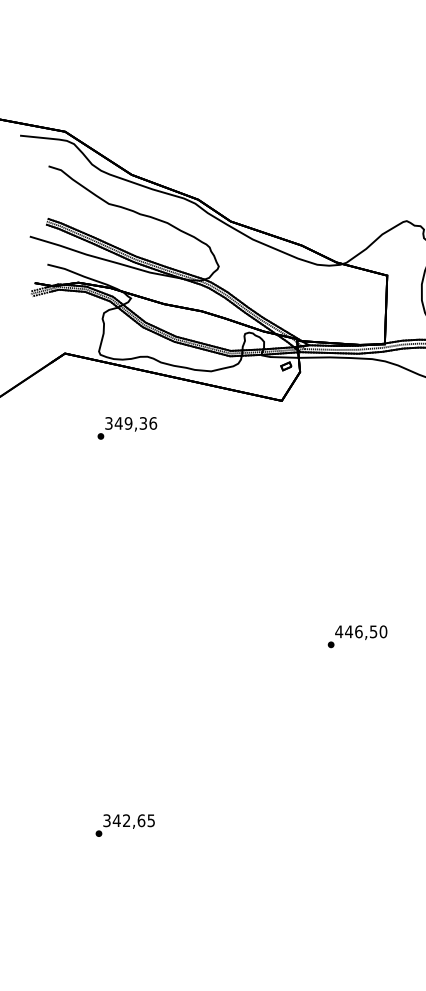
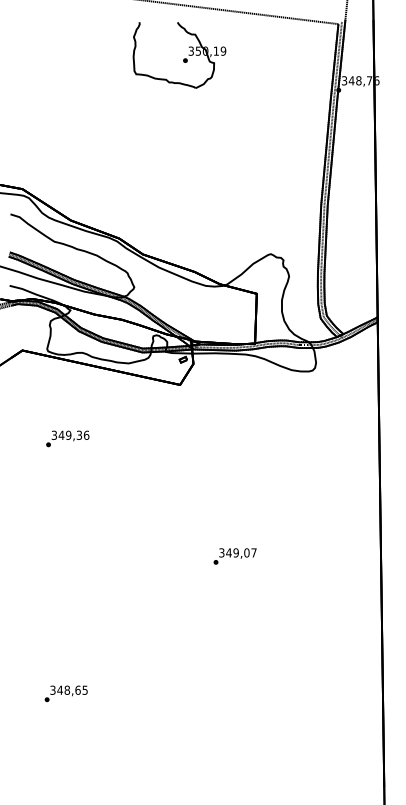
text: (126, 427) -> (67, 438), moved
text: (360, 631) -> (237, 552), 446,50 -> 349,07
text: (126, 819) -> (67, 689), 342,65 -> 348,65

